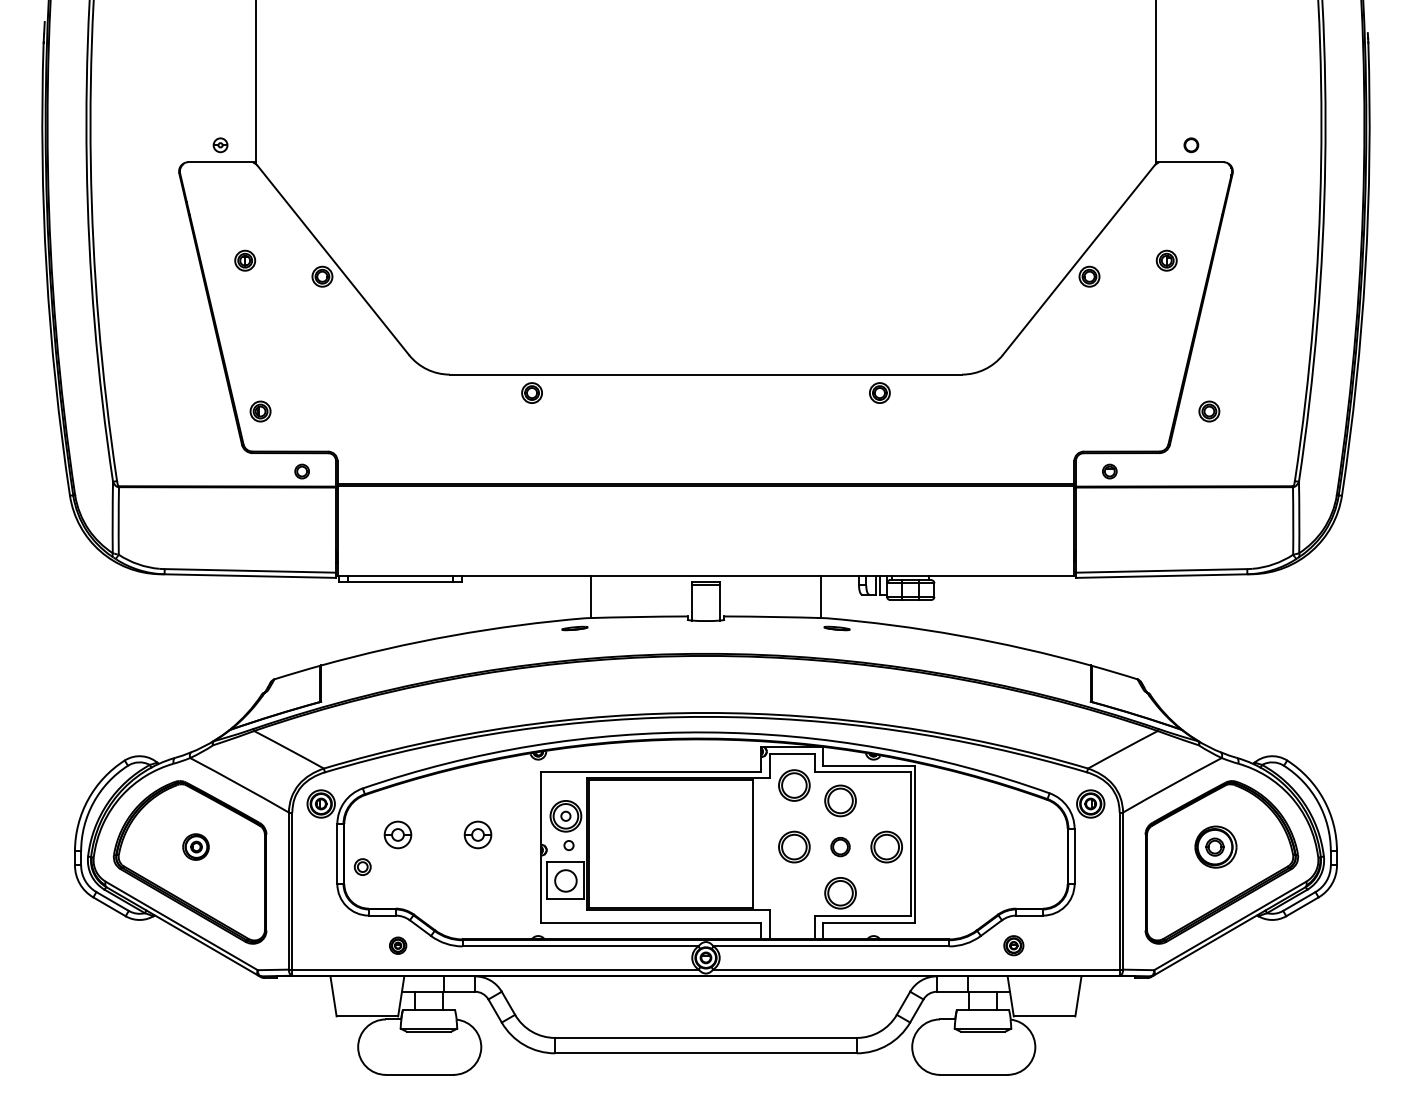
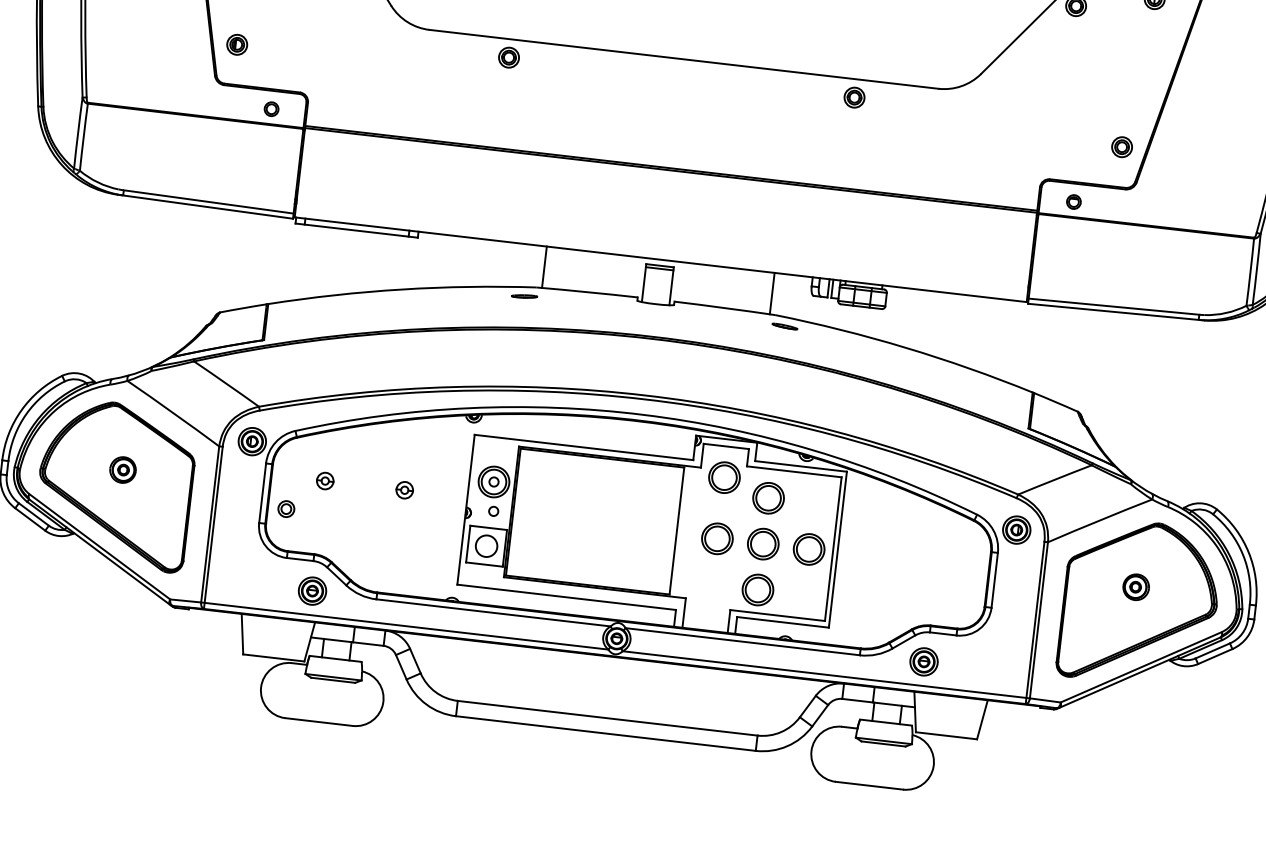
part: (1209, 411) -> (1122, 147), moved
part: (398, 834) -> (325, 480), size x0.62
part: (478, 834) -> (405, 490), size x0.62
part: (840, 846) -> (763, 543), size x1.67
part: (1215, 846) -> (1135, 586), size x0.62
part: (397, 945) -> (311, 590), size x1.67
part: (1013, 945) -> (923, 661), size x1.43

